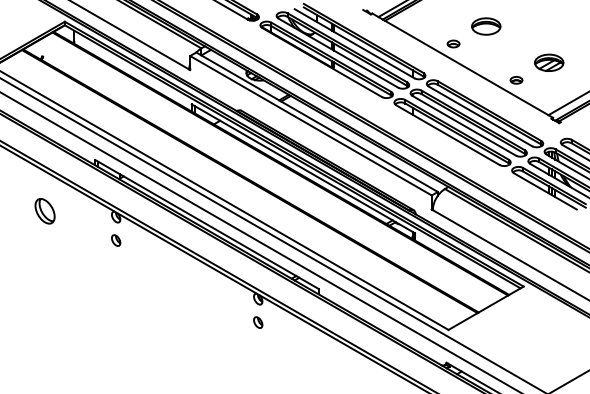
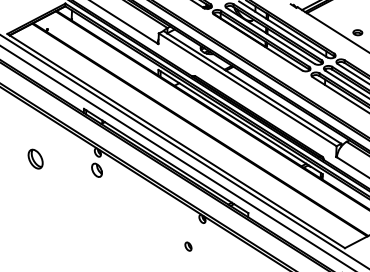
part: (44, 211) -> (35, 159), moved
part: (116, 240) -> (97, 170), size x1.6
part: (258, 322) -> (188, 246), moved

